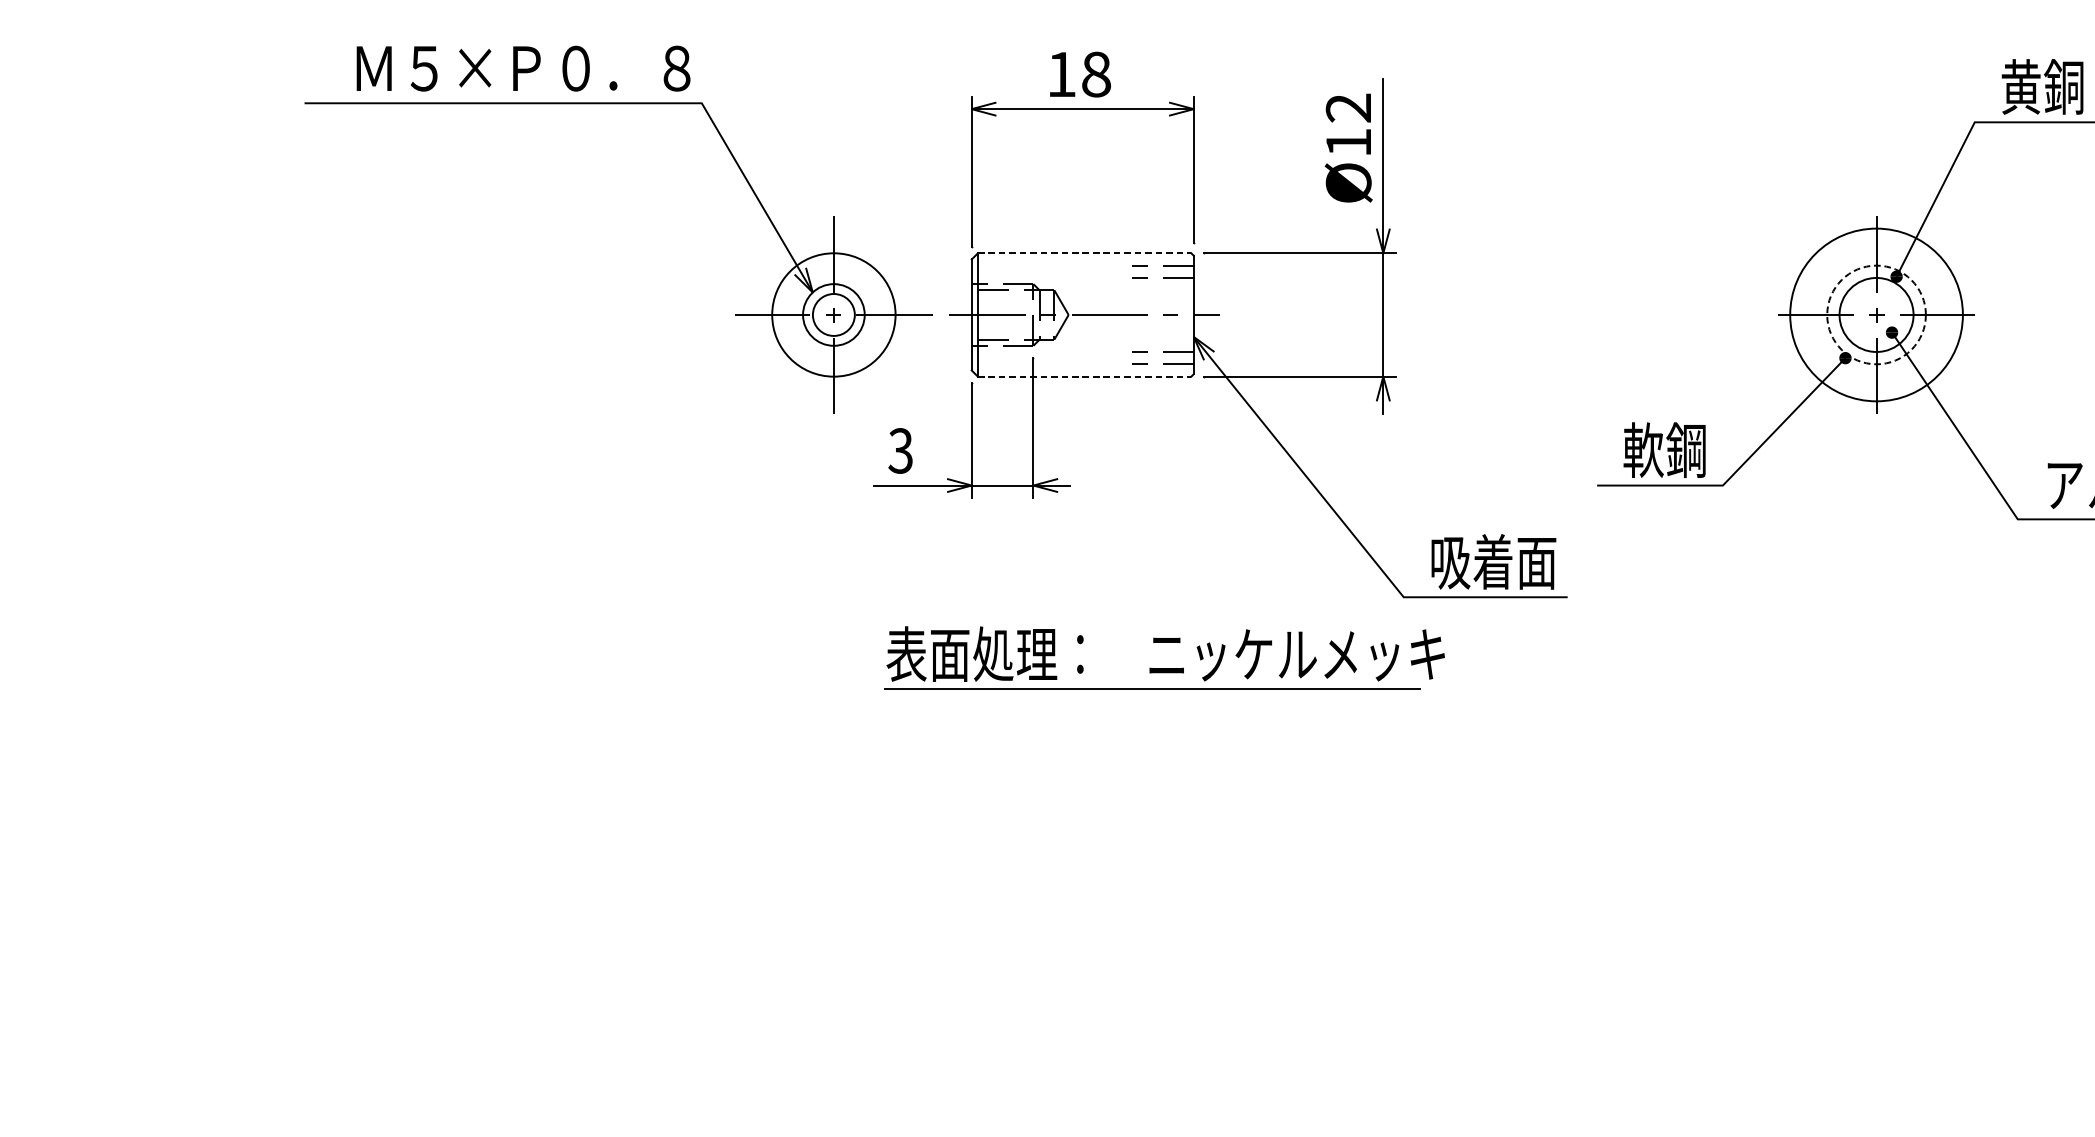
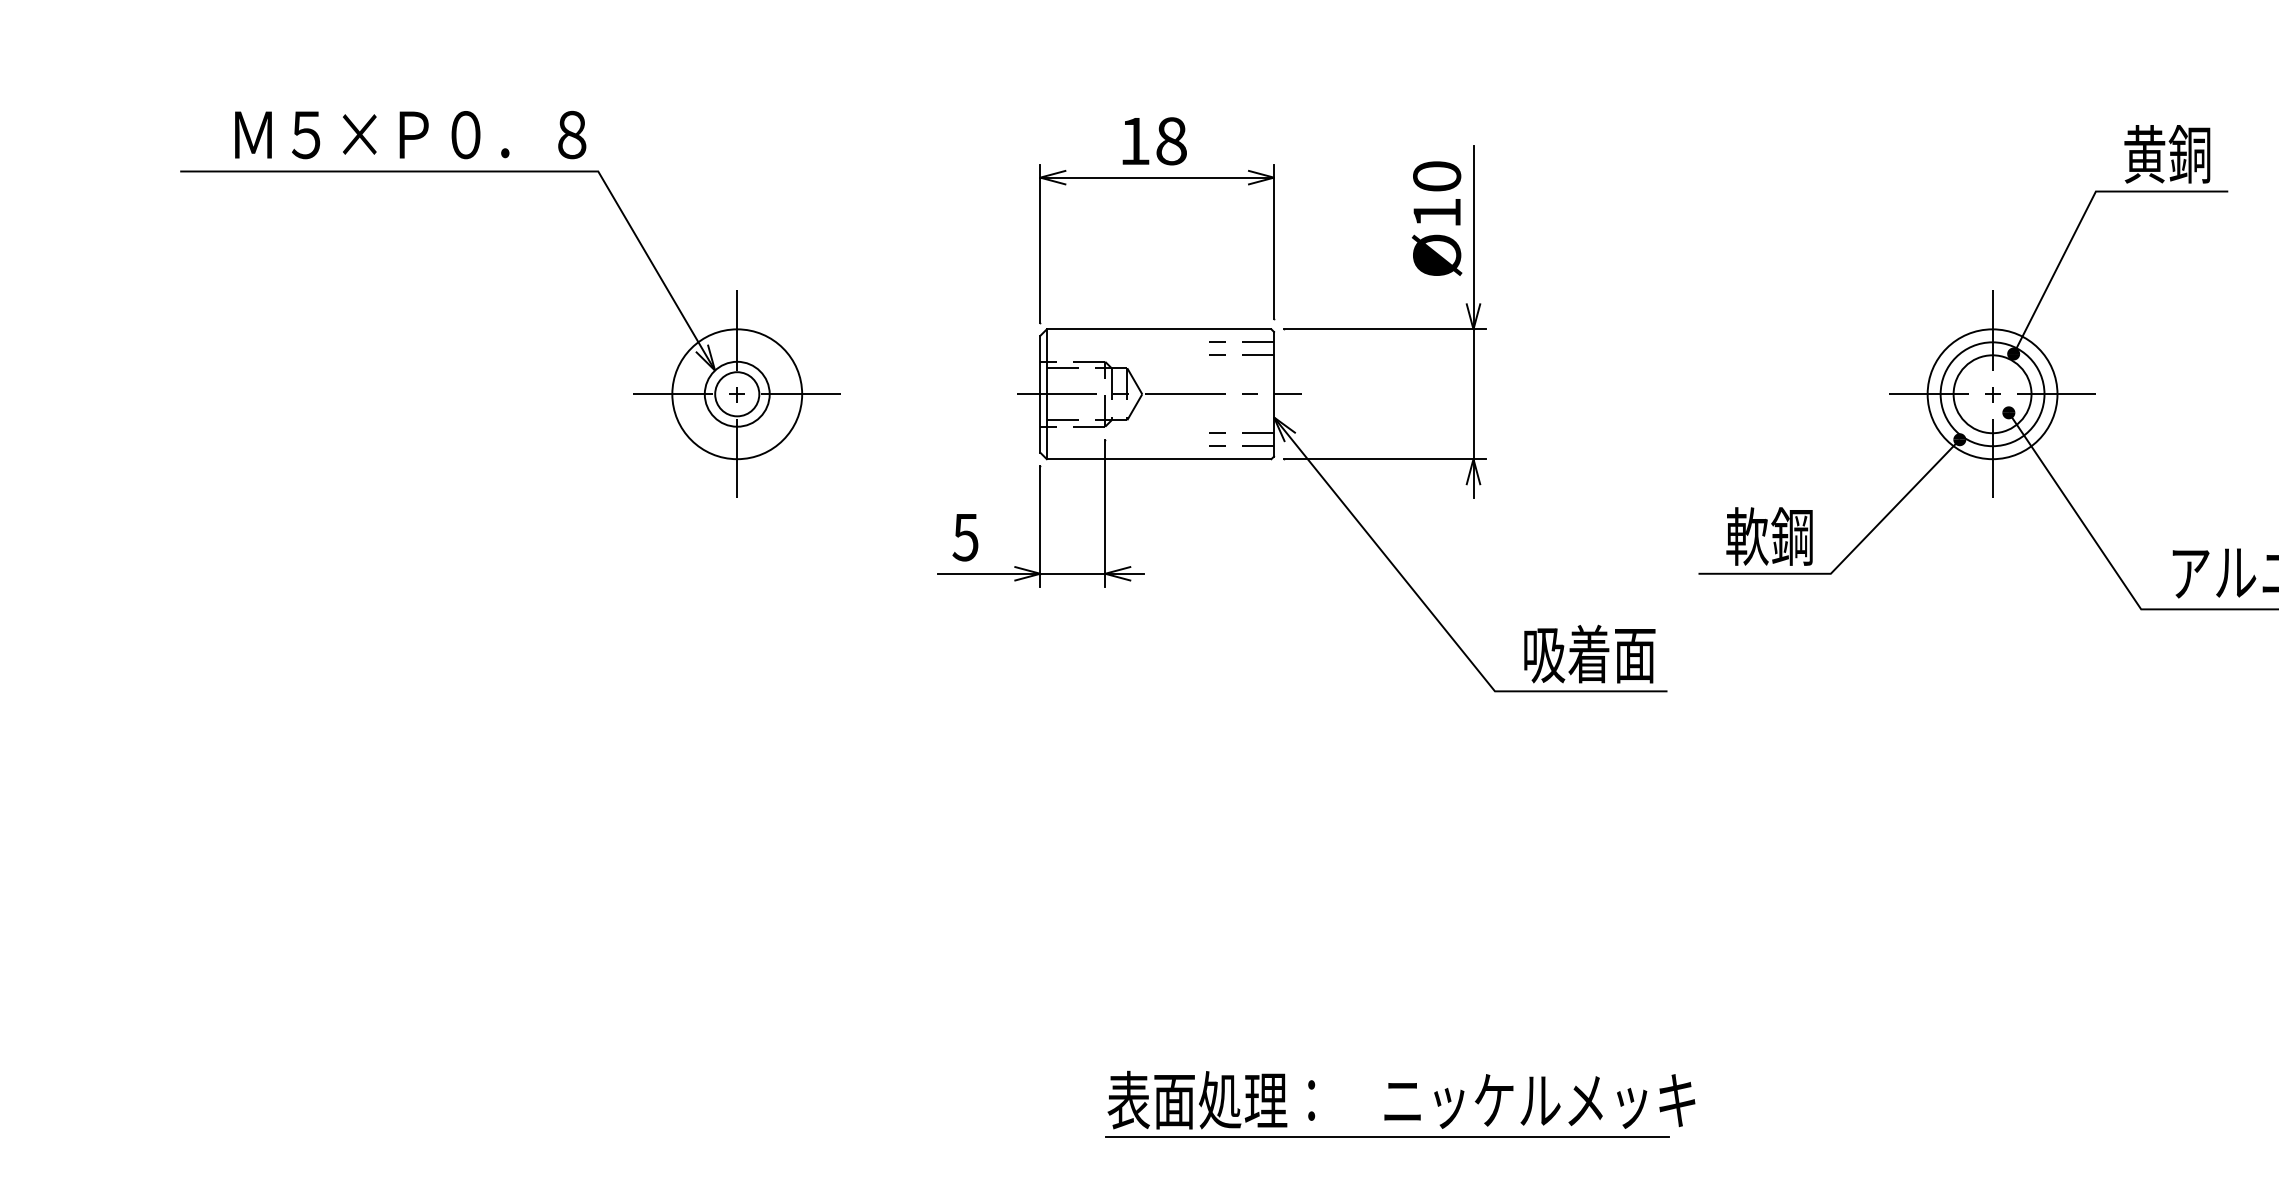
part: (618, 104) -> (510, 172), moved
text: (1349, 108) -> (1437, 176), Ø12 -> Ø10
line: (1084, 253) -> (1159, 329), dashed -> solid
circle: (1876, 315) -> (1992, 394), dashed -> solid
circle: (1876, 315) -> (1992, 394), size x0.71
line: (1084, 376) -> (1159, 459), dashed -> solid
text: (900, 451) -> (965, 537), 3 -> 5
part: (1164, 667) -> (1400, 1114), moved

